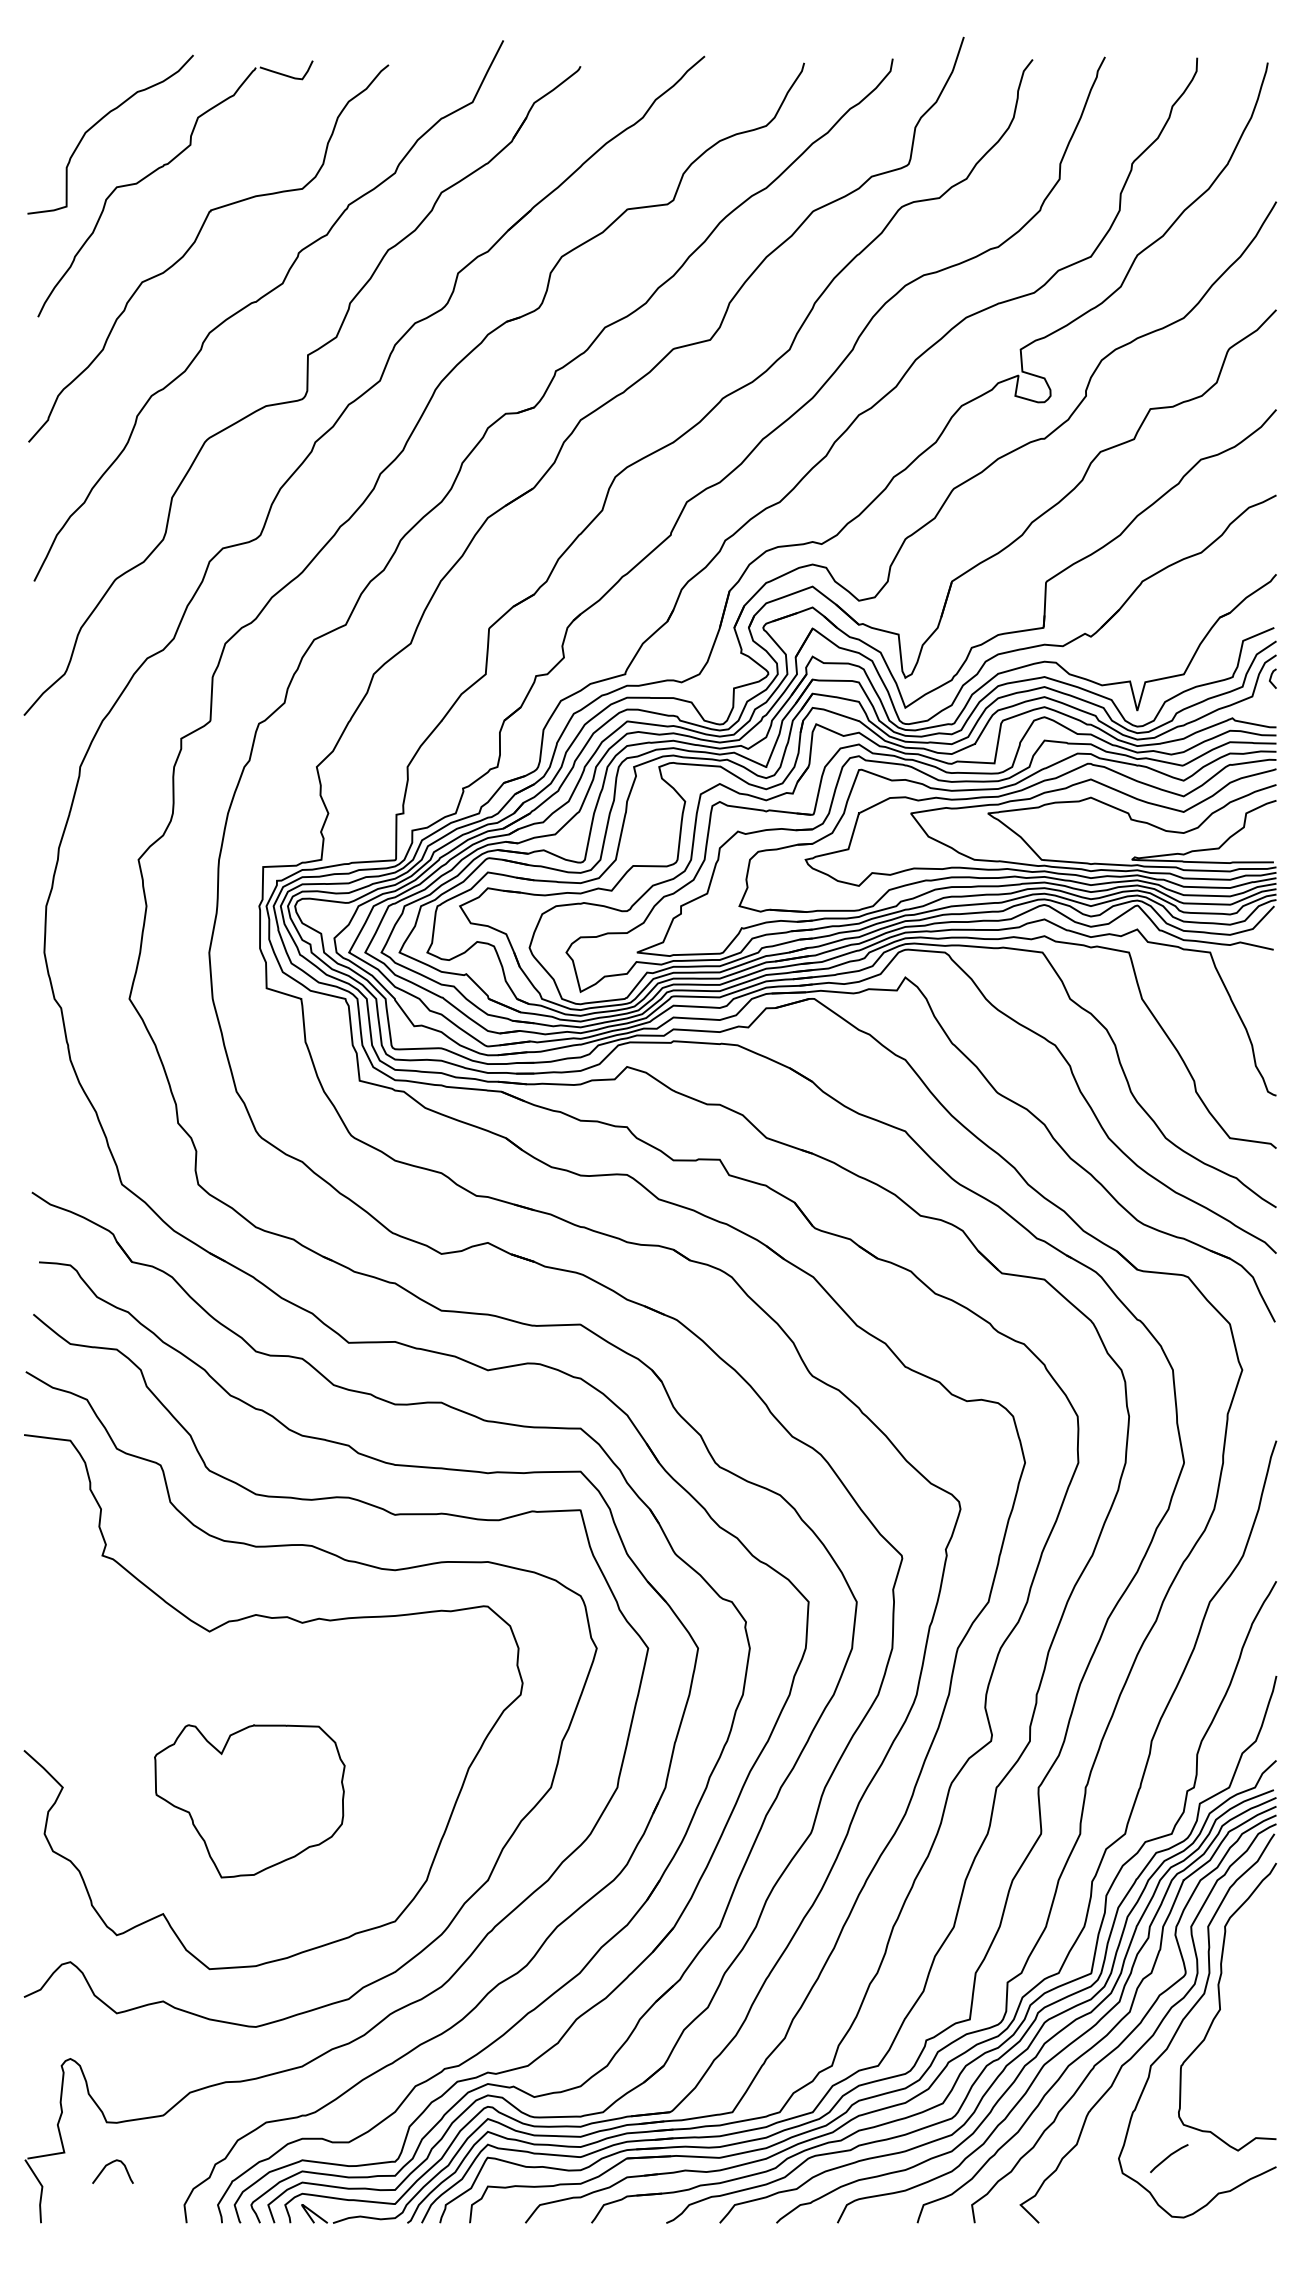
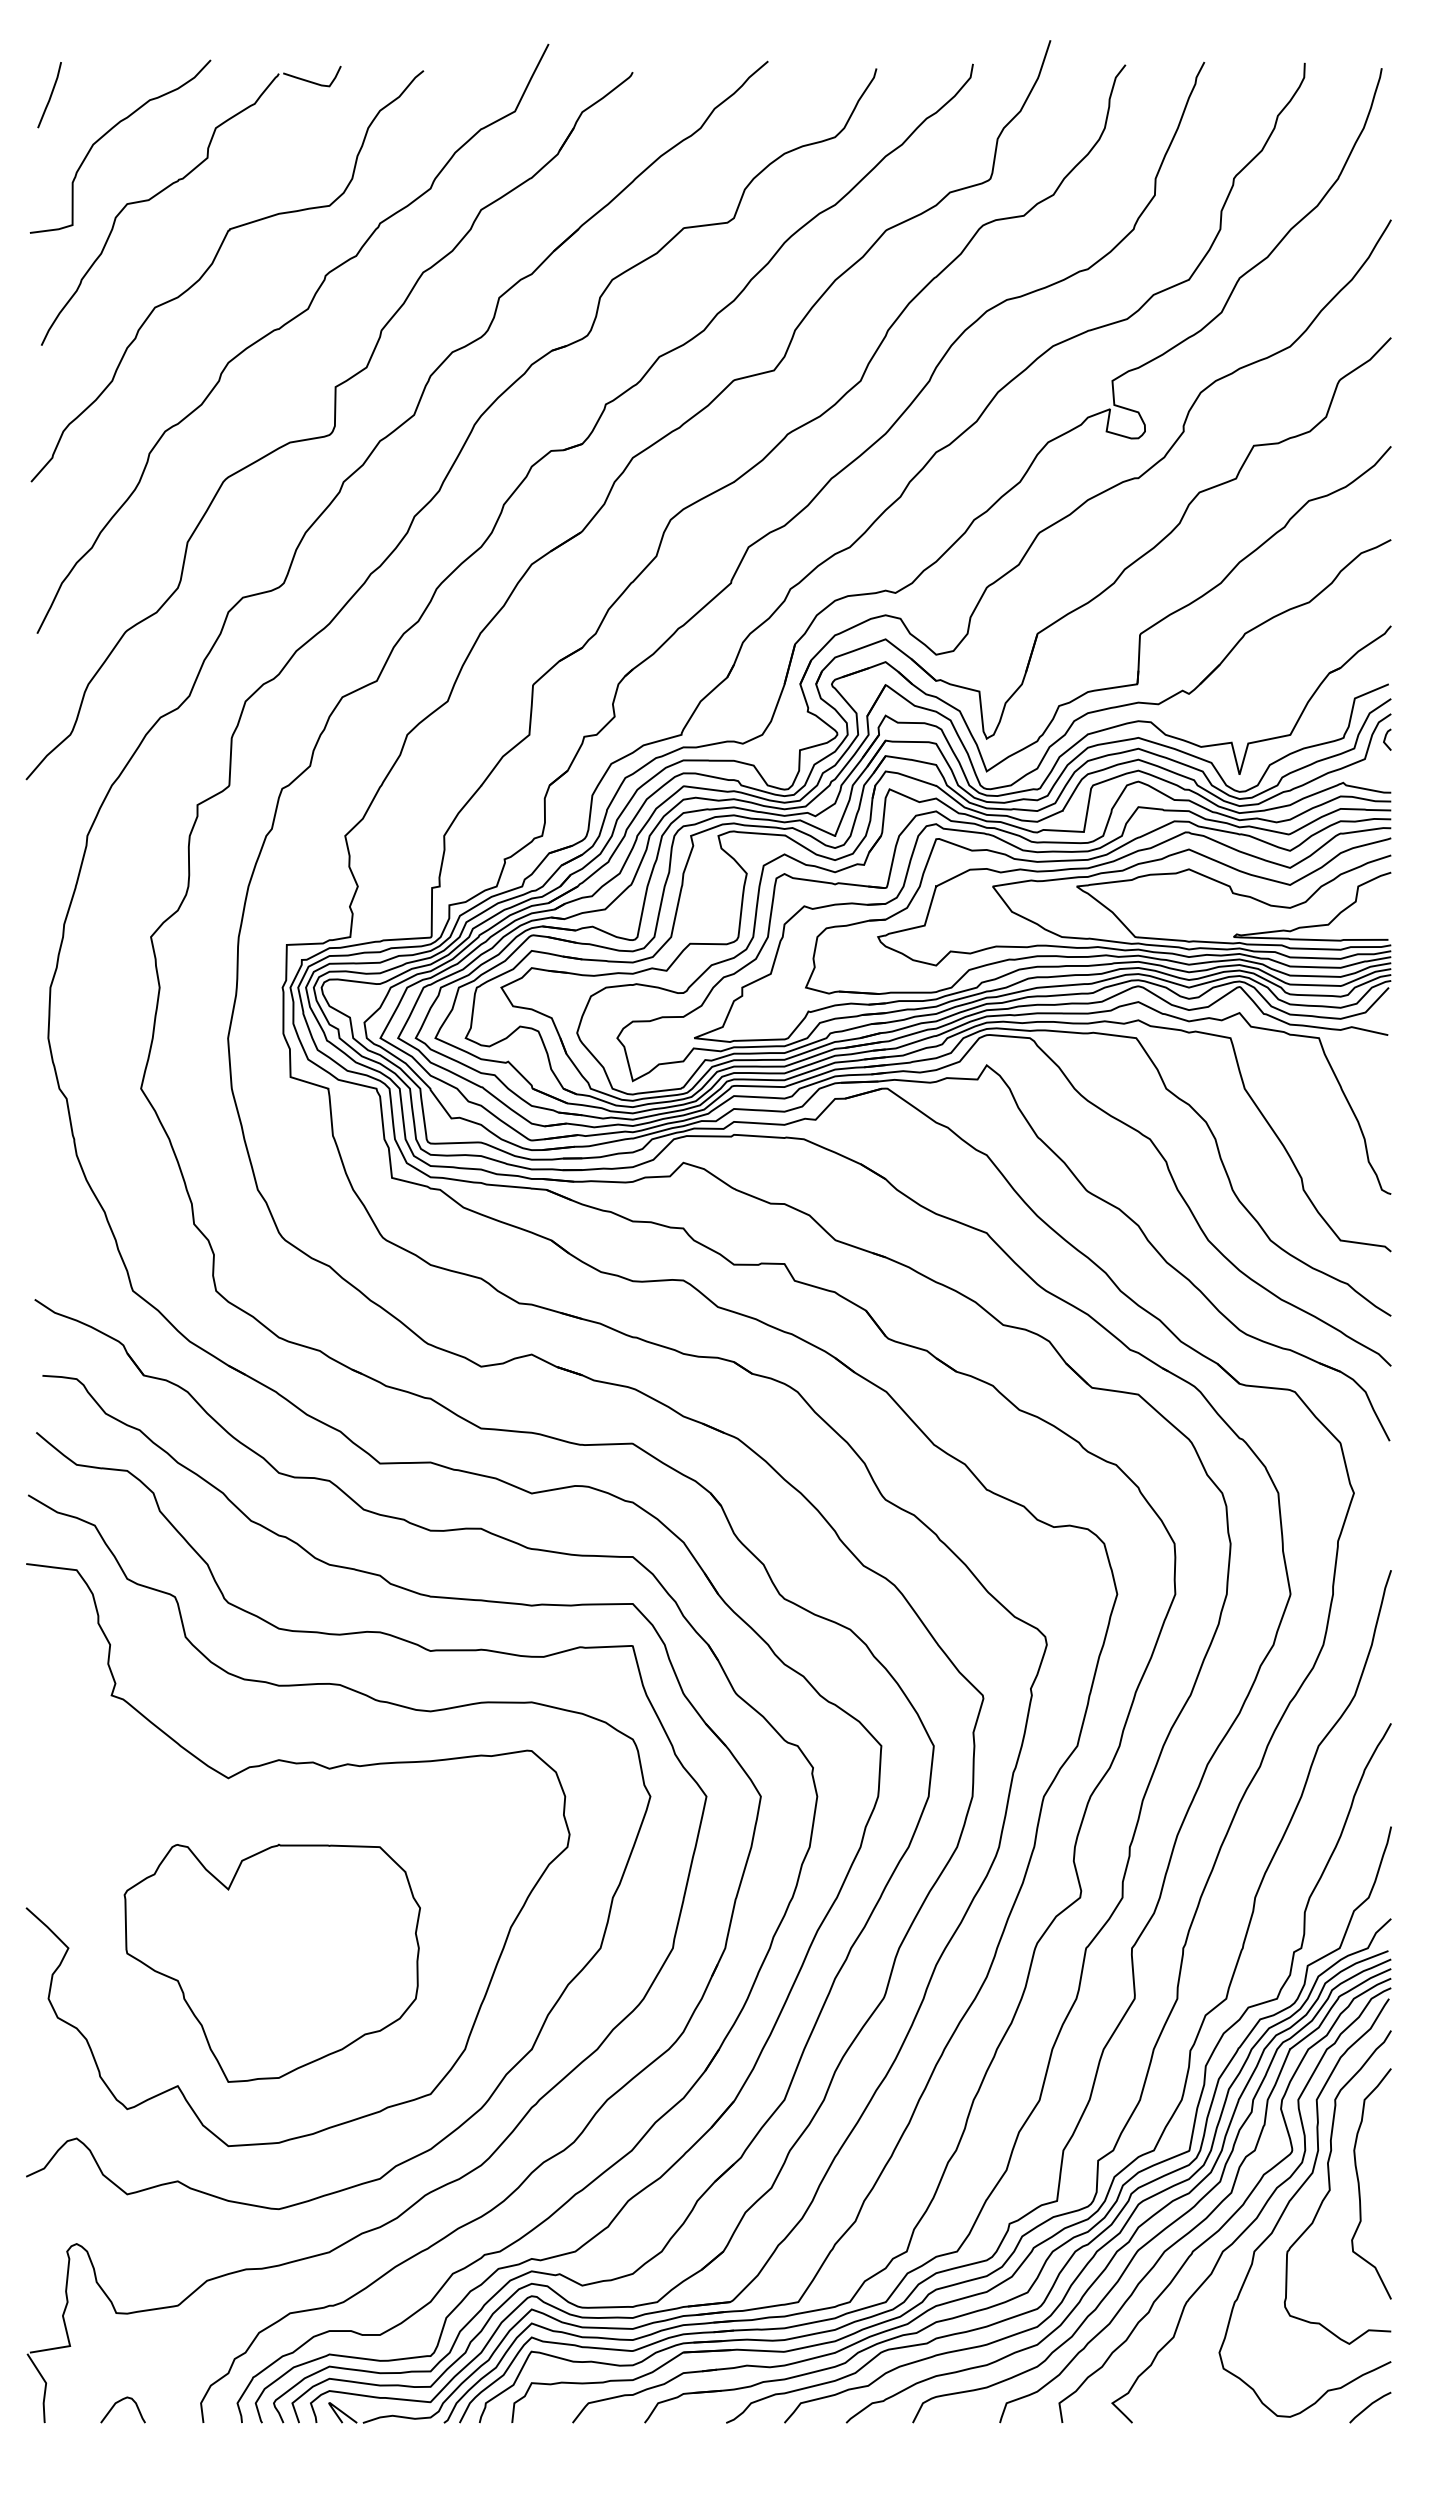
line: (46, 87) -> (50, 95), added
part: (249, 1800) -> (271, 1962), size x1.43
curve: (1247, 2003) -> (1359, 2183), added
line: (1169, 2157) -> (1370, 2406), moved
curve: (109, 2164) -> (119, 2402), moved

